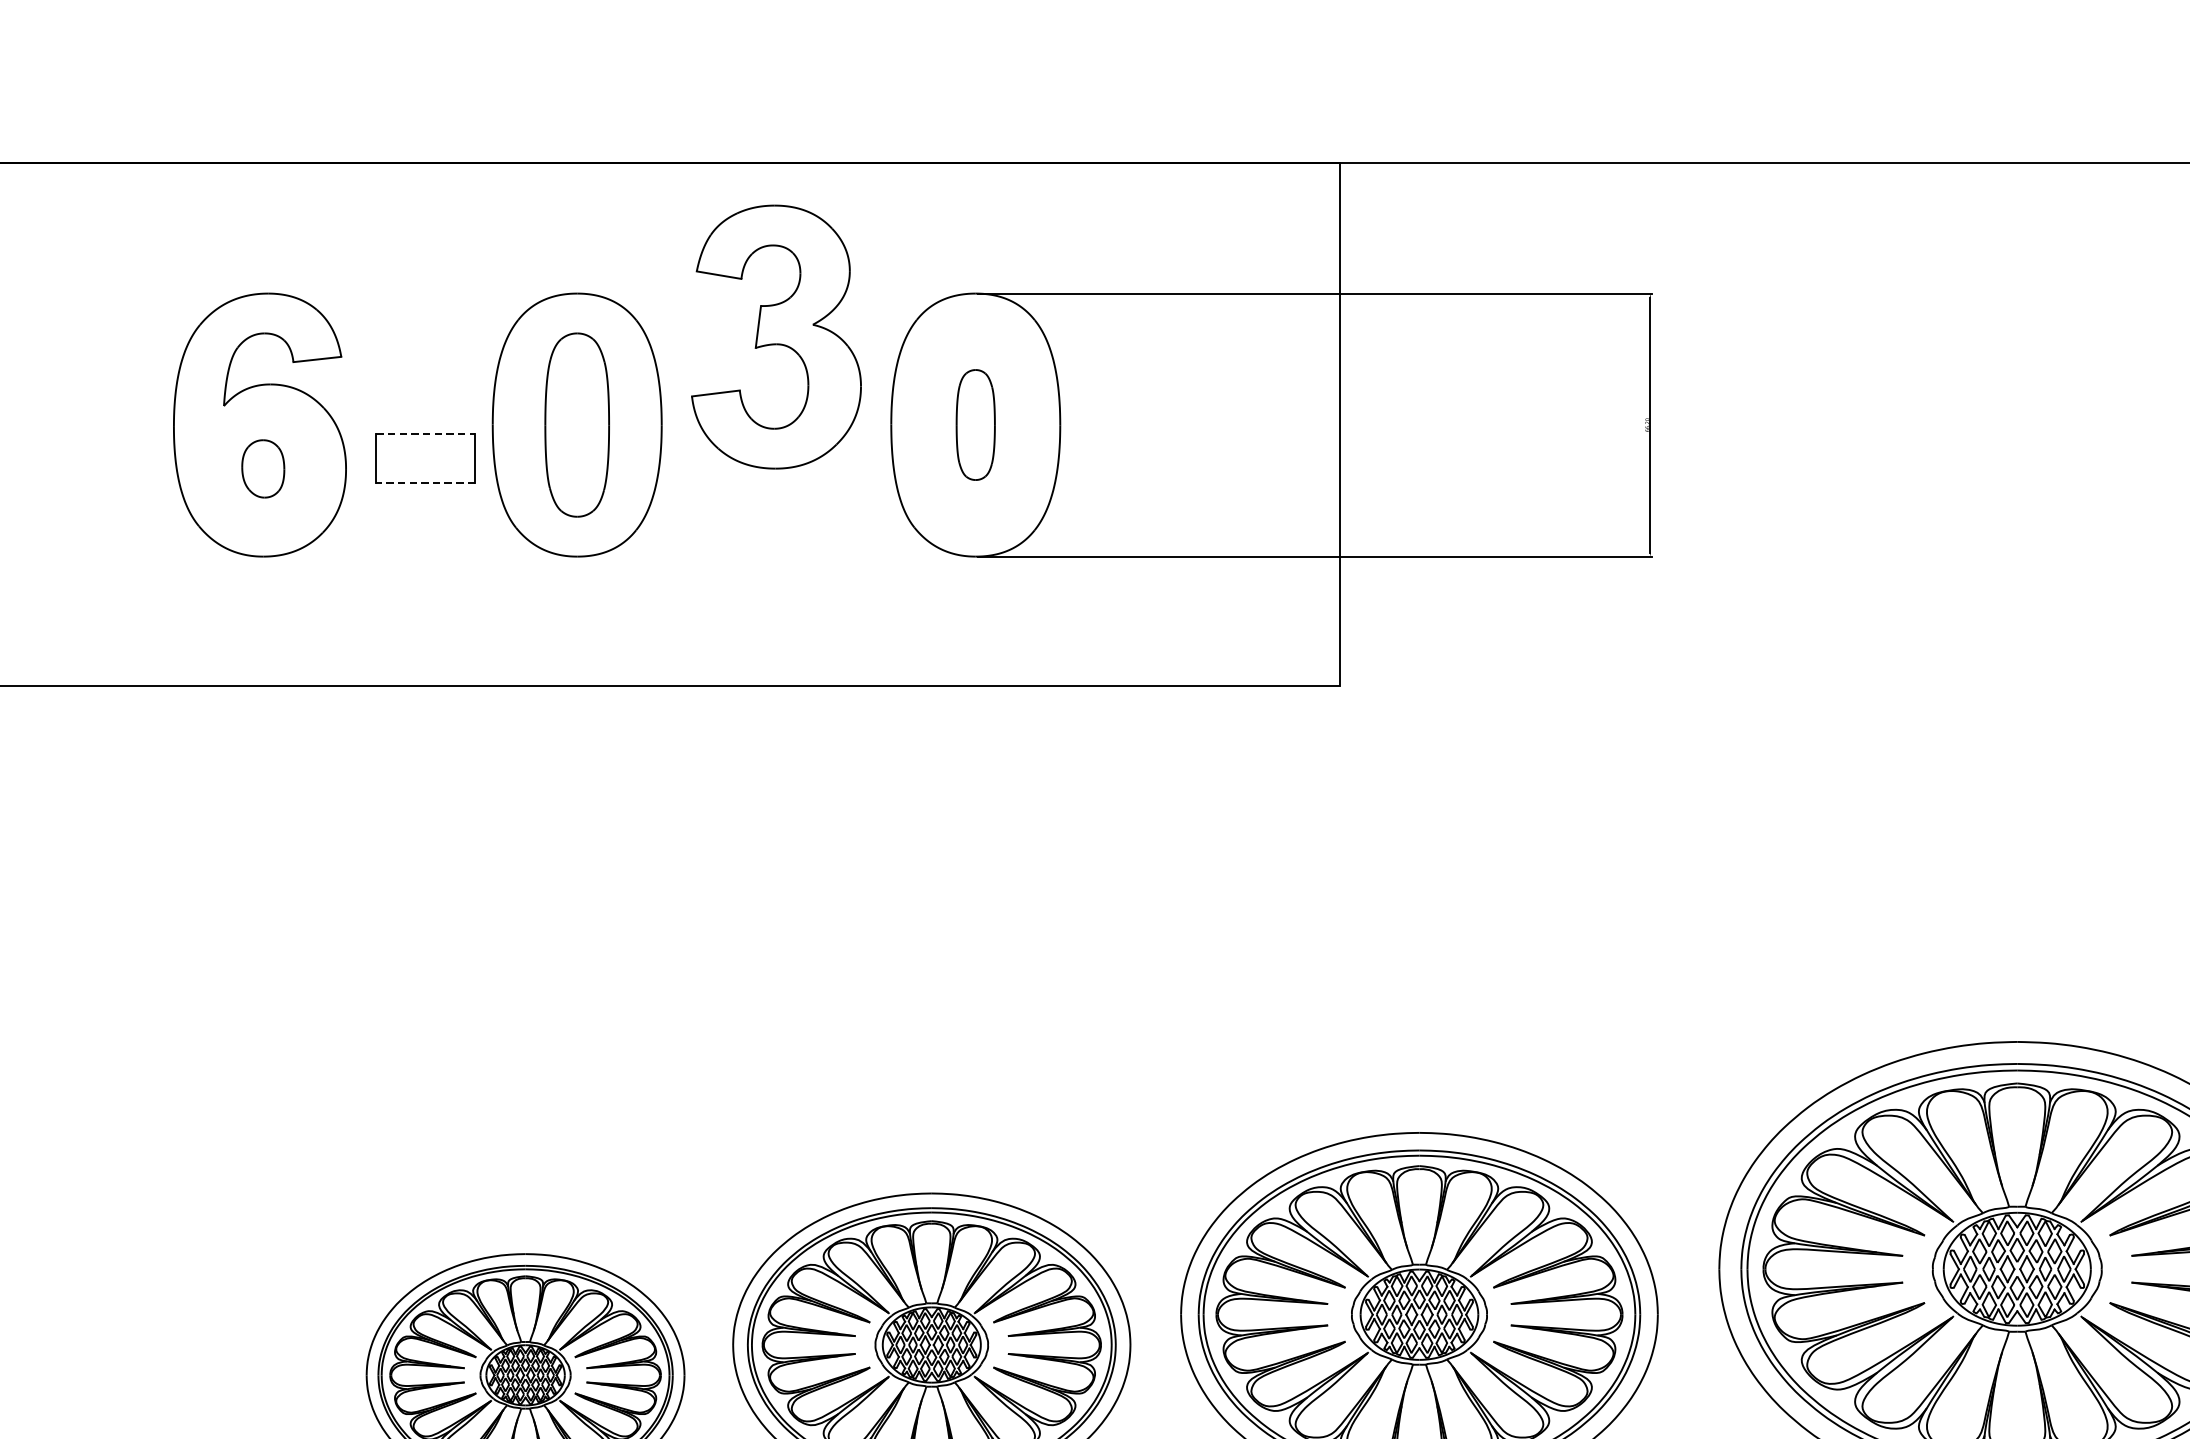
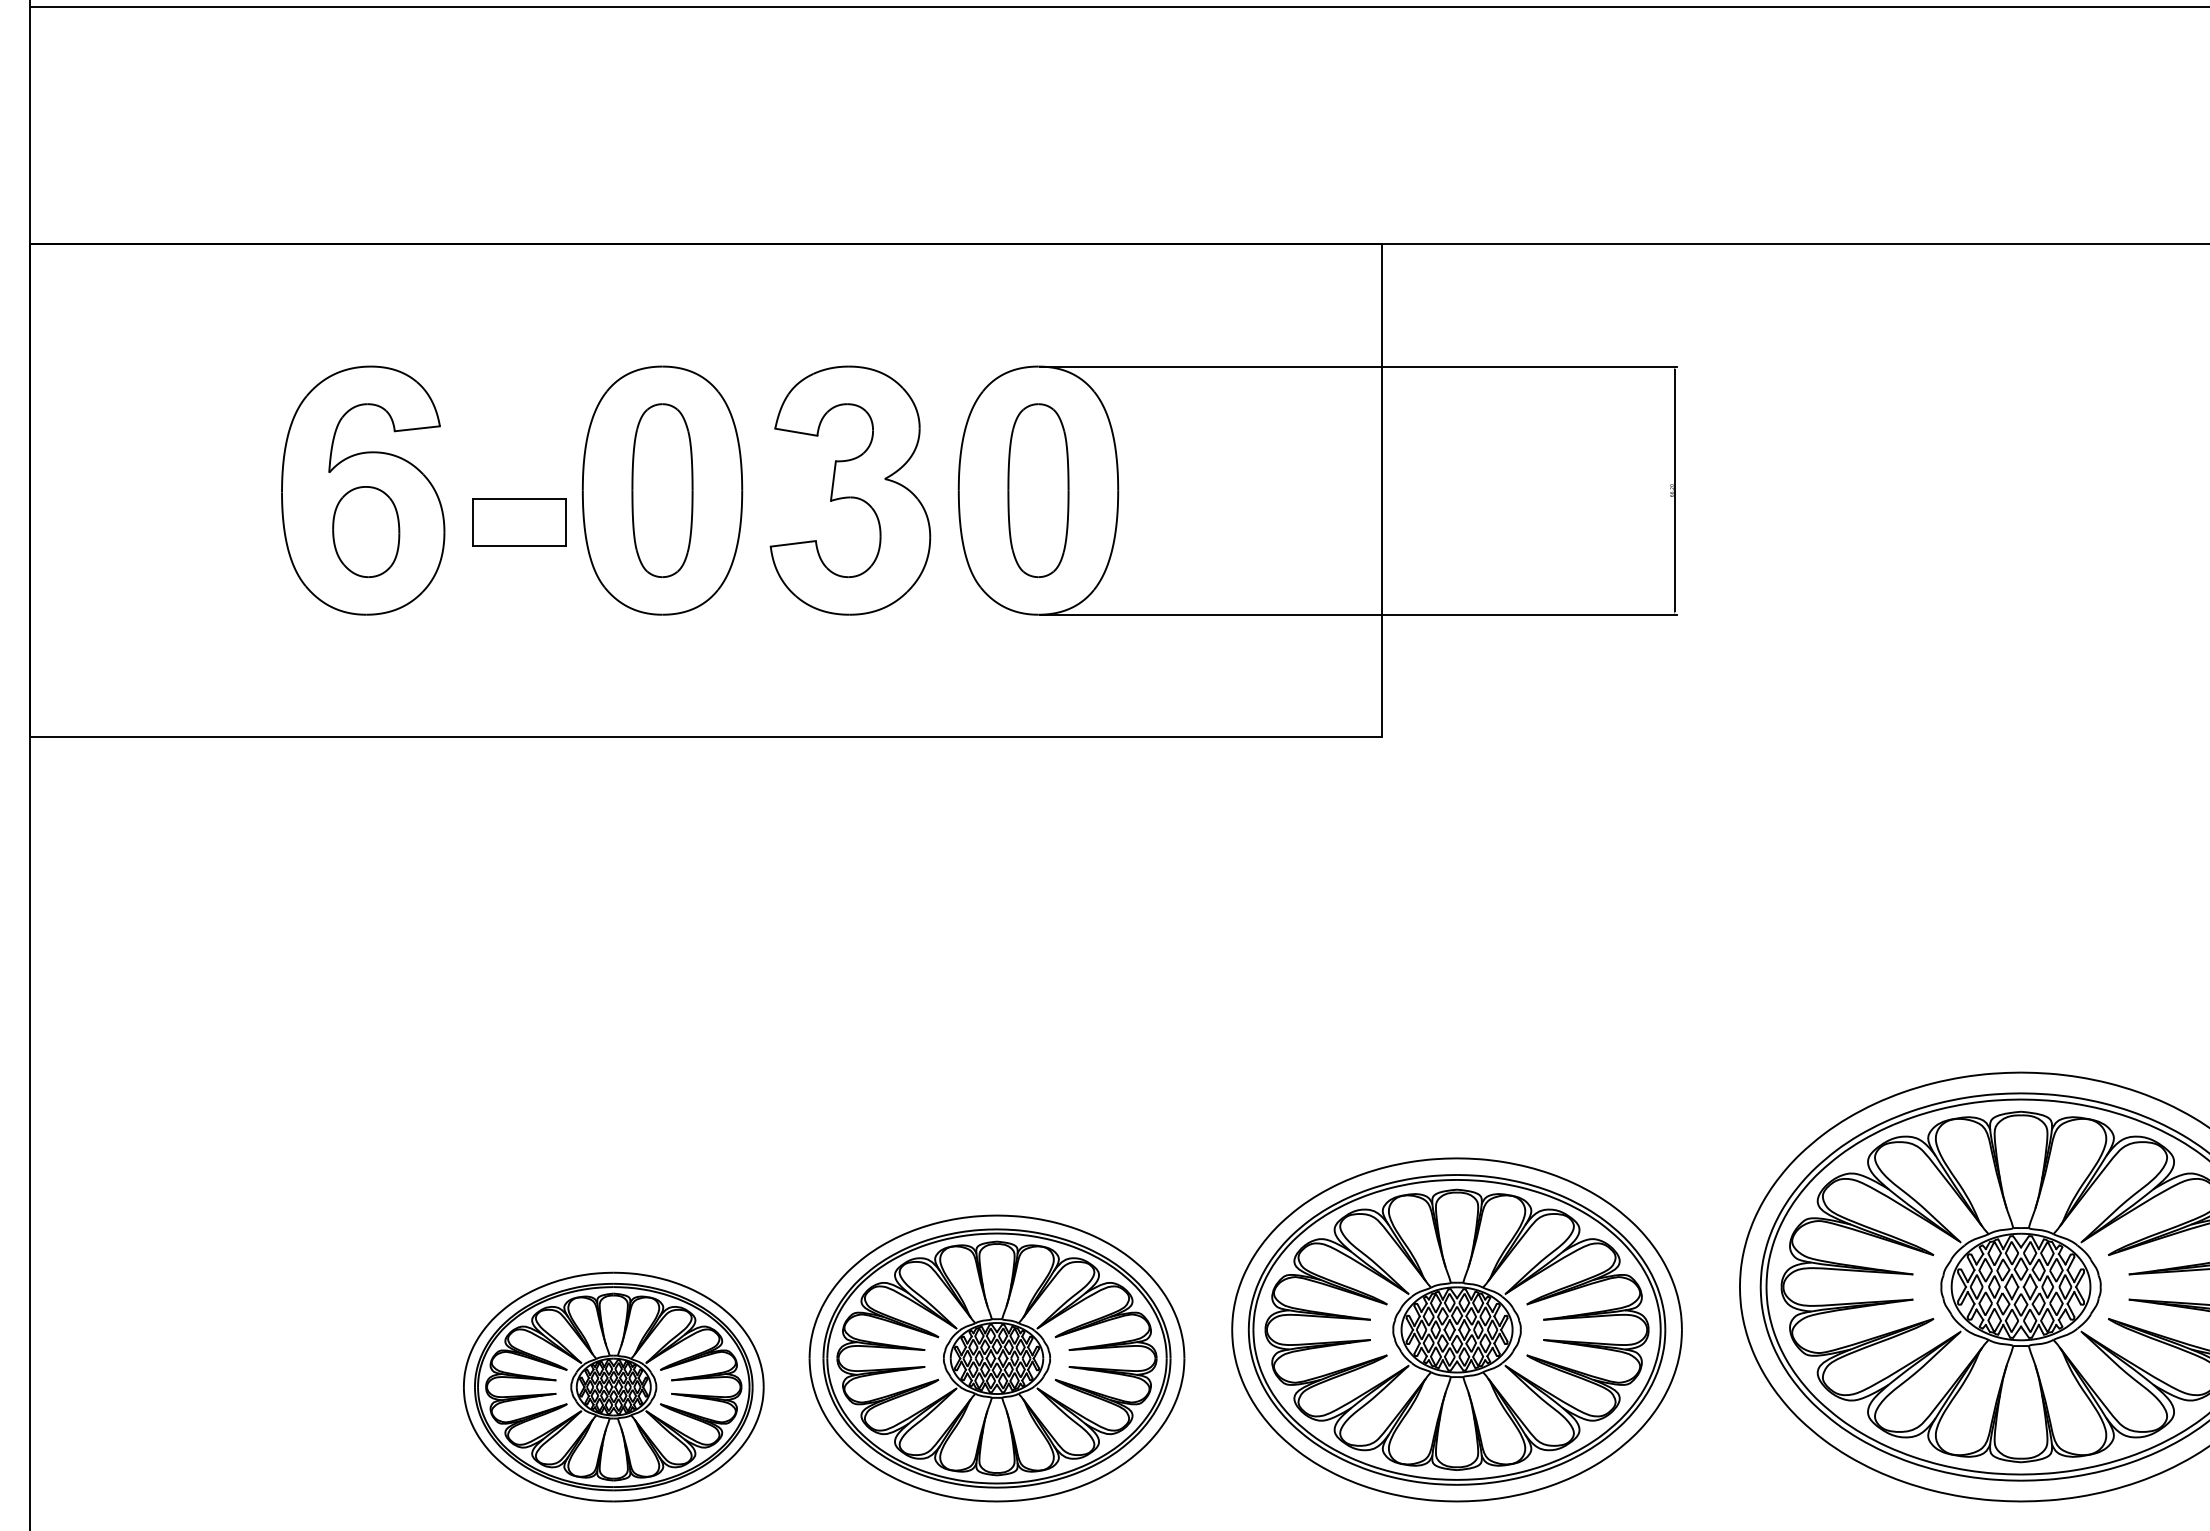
part: (776, 336) -> (850, 490), moved
part: (975, 424) -> (1038, 490), size x1.67
line: (425, 433) -> (519, 498), dashed -> solid
part: (263, 468) -> (366, 531), size x1.67
line: (425, 483) -> (519, 545), dashed -> solid

